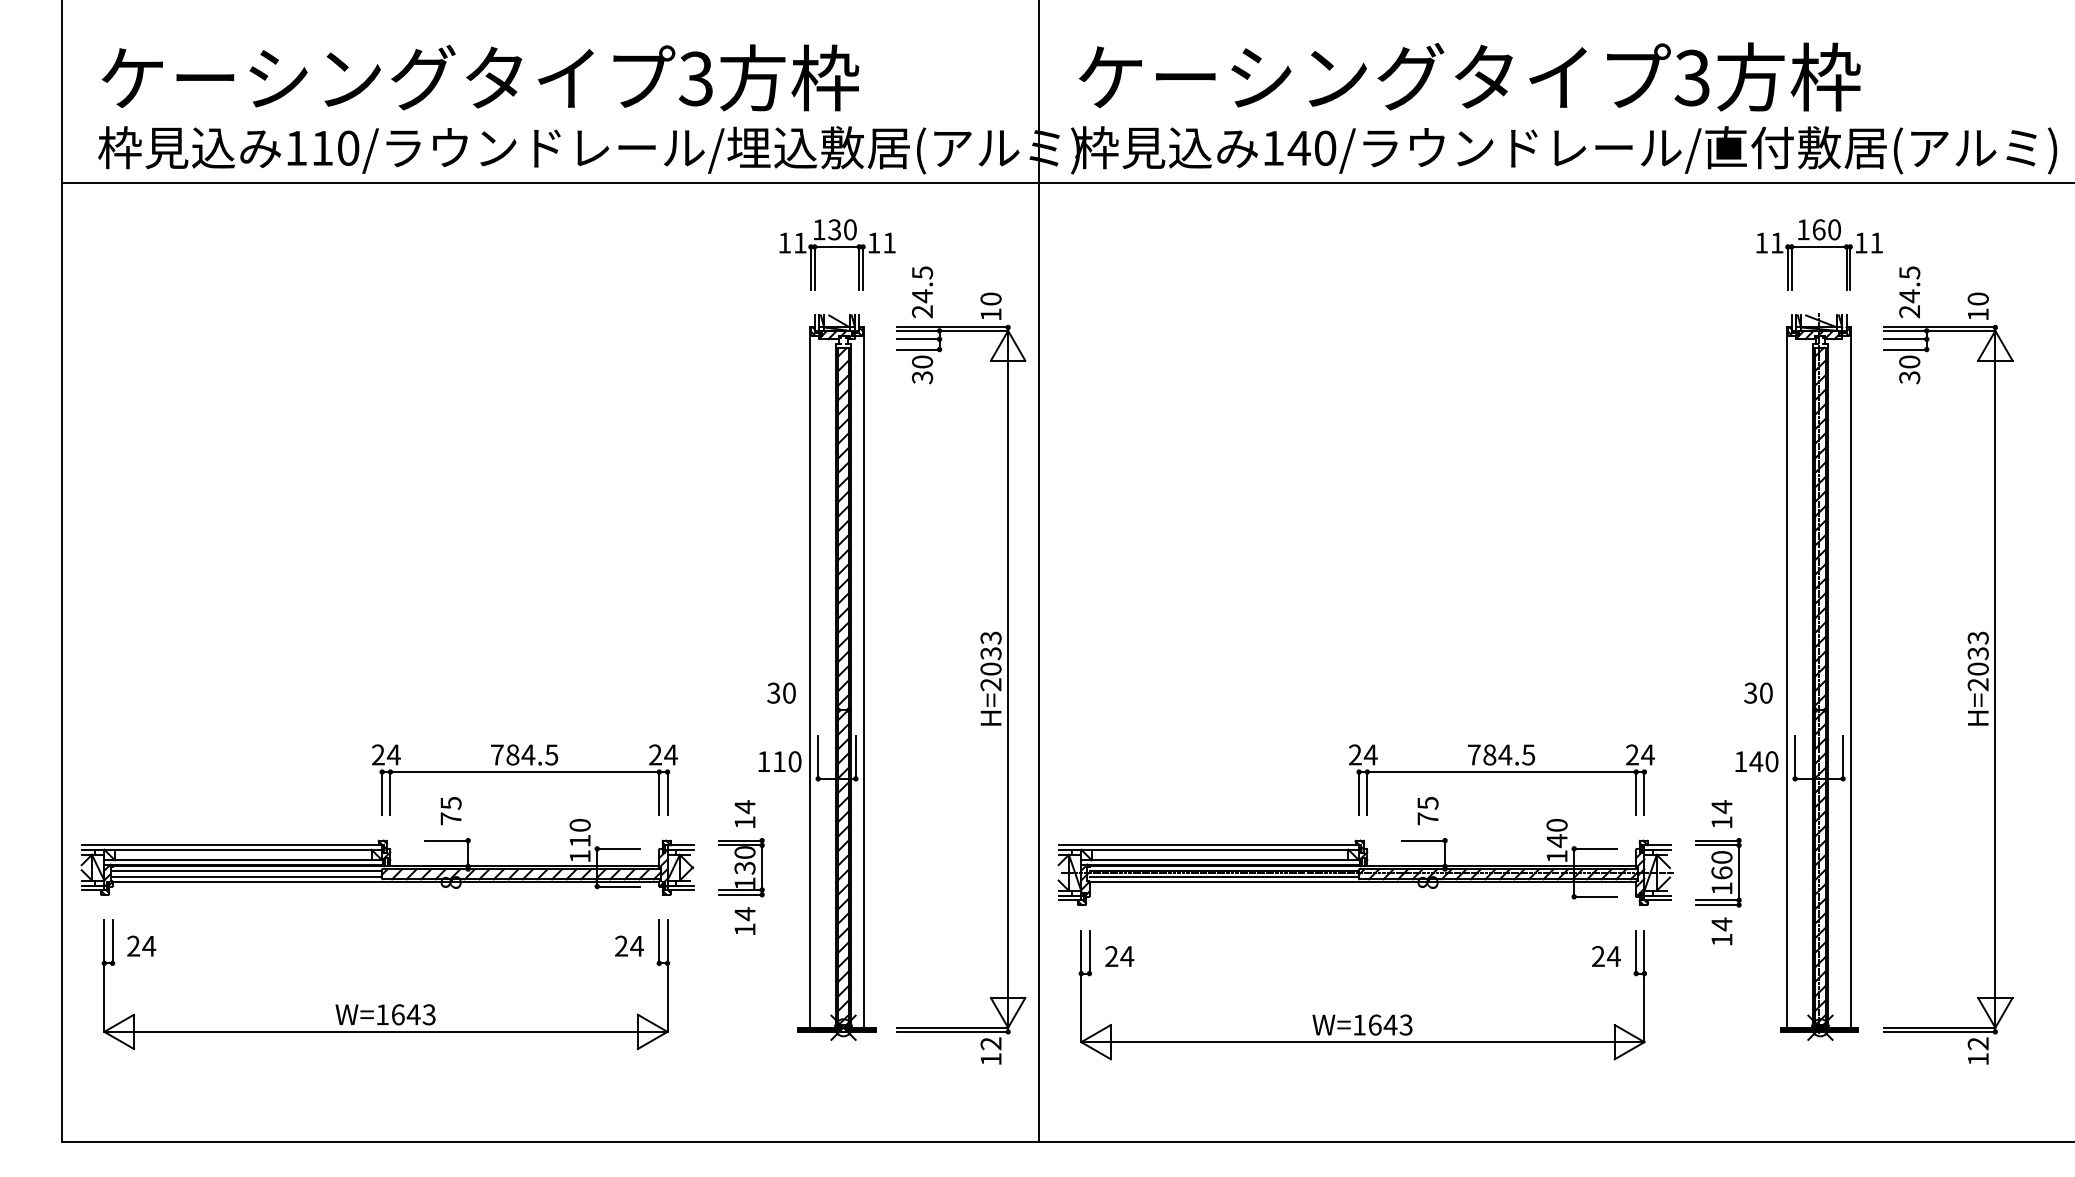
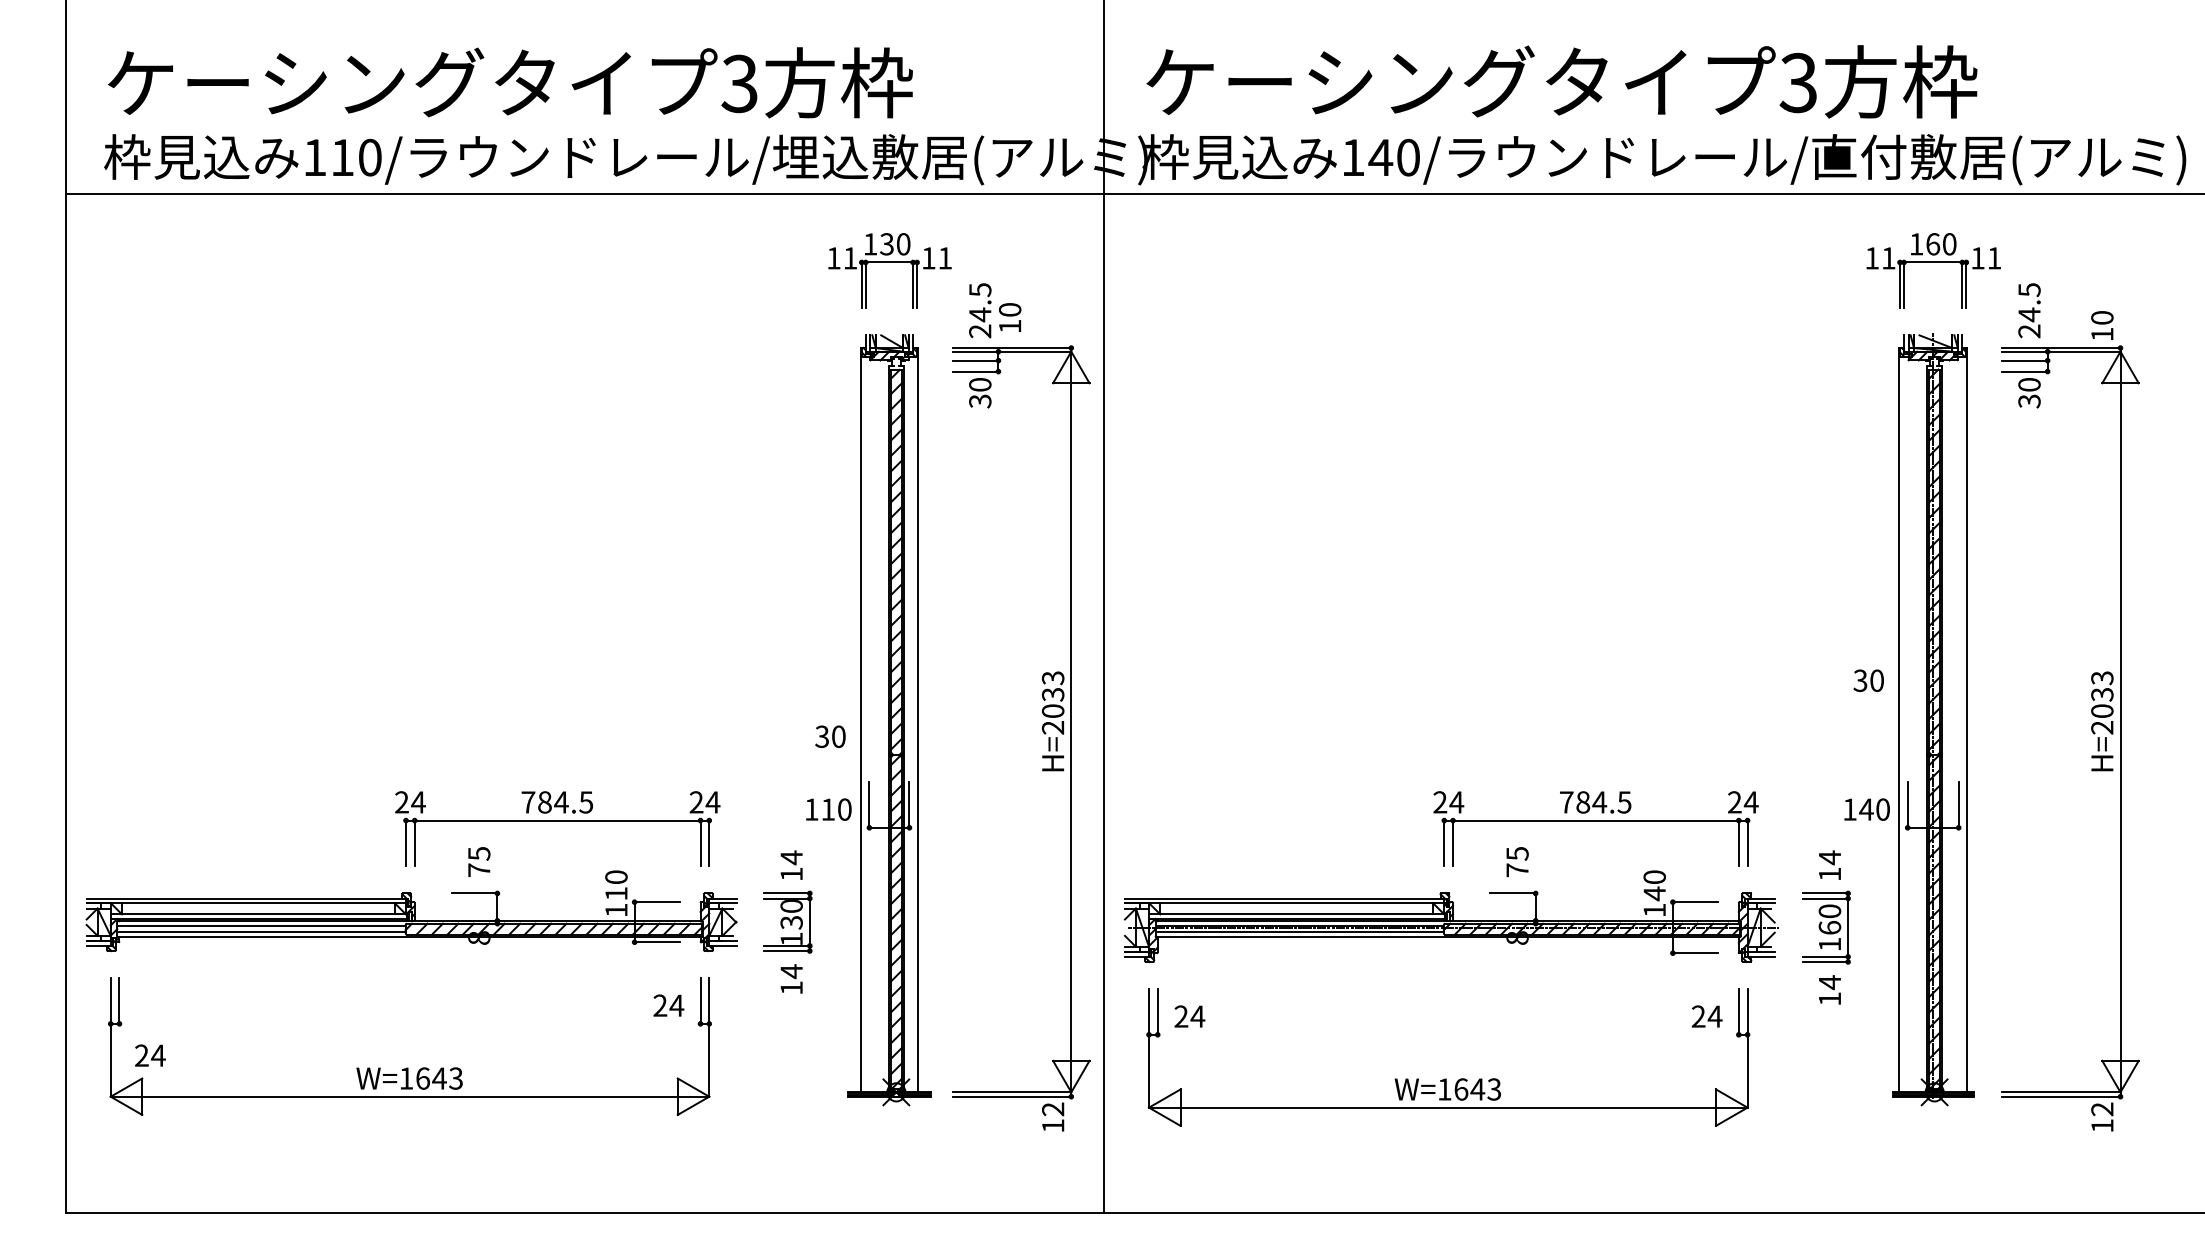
text: (991, 306) -> (1010, 317), moved
text: (1758, 692) -> (1868, 680), moved
text: (141, 946) -> (150, 1055), moved

